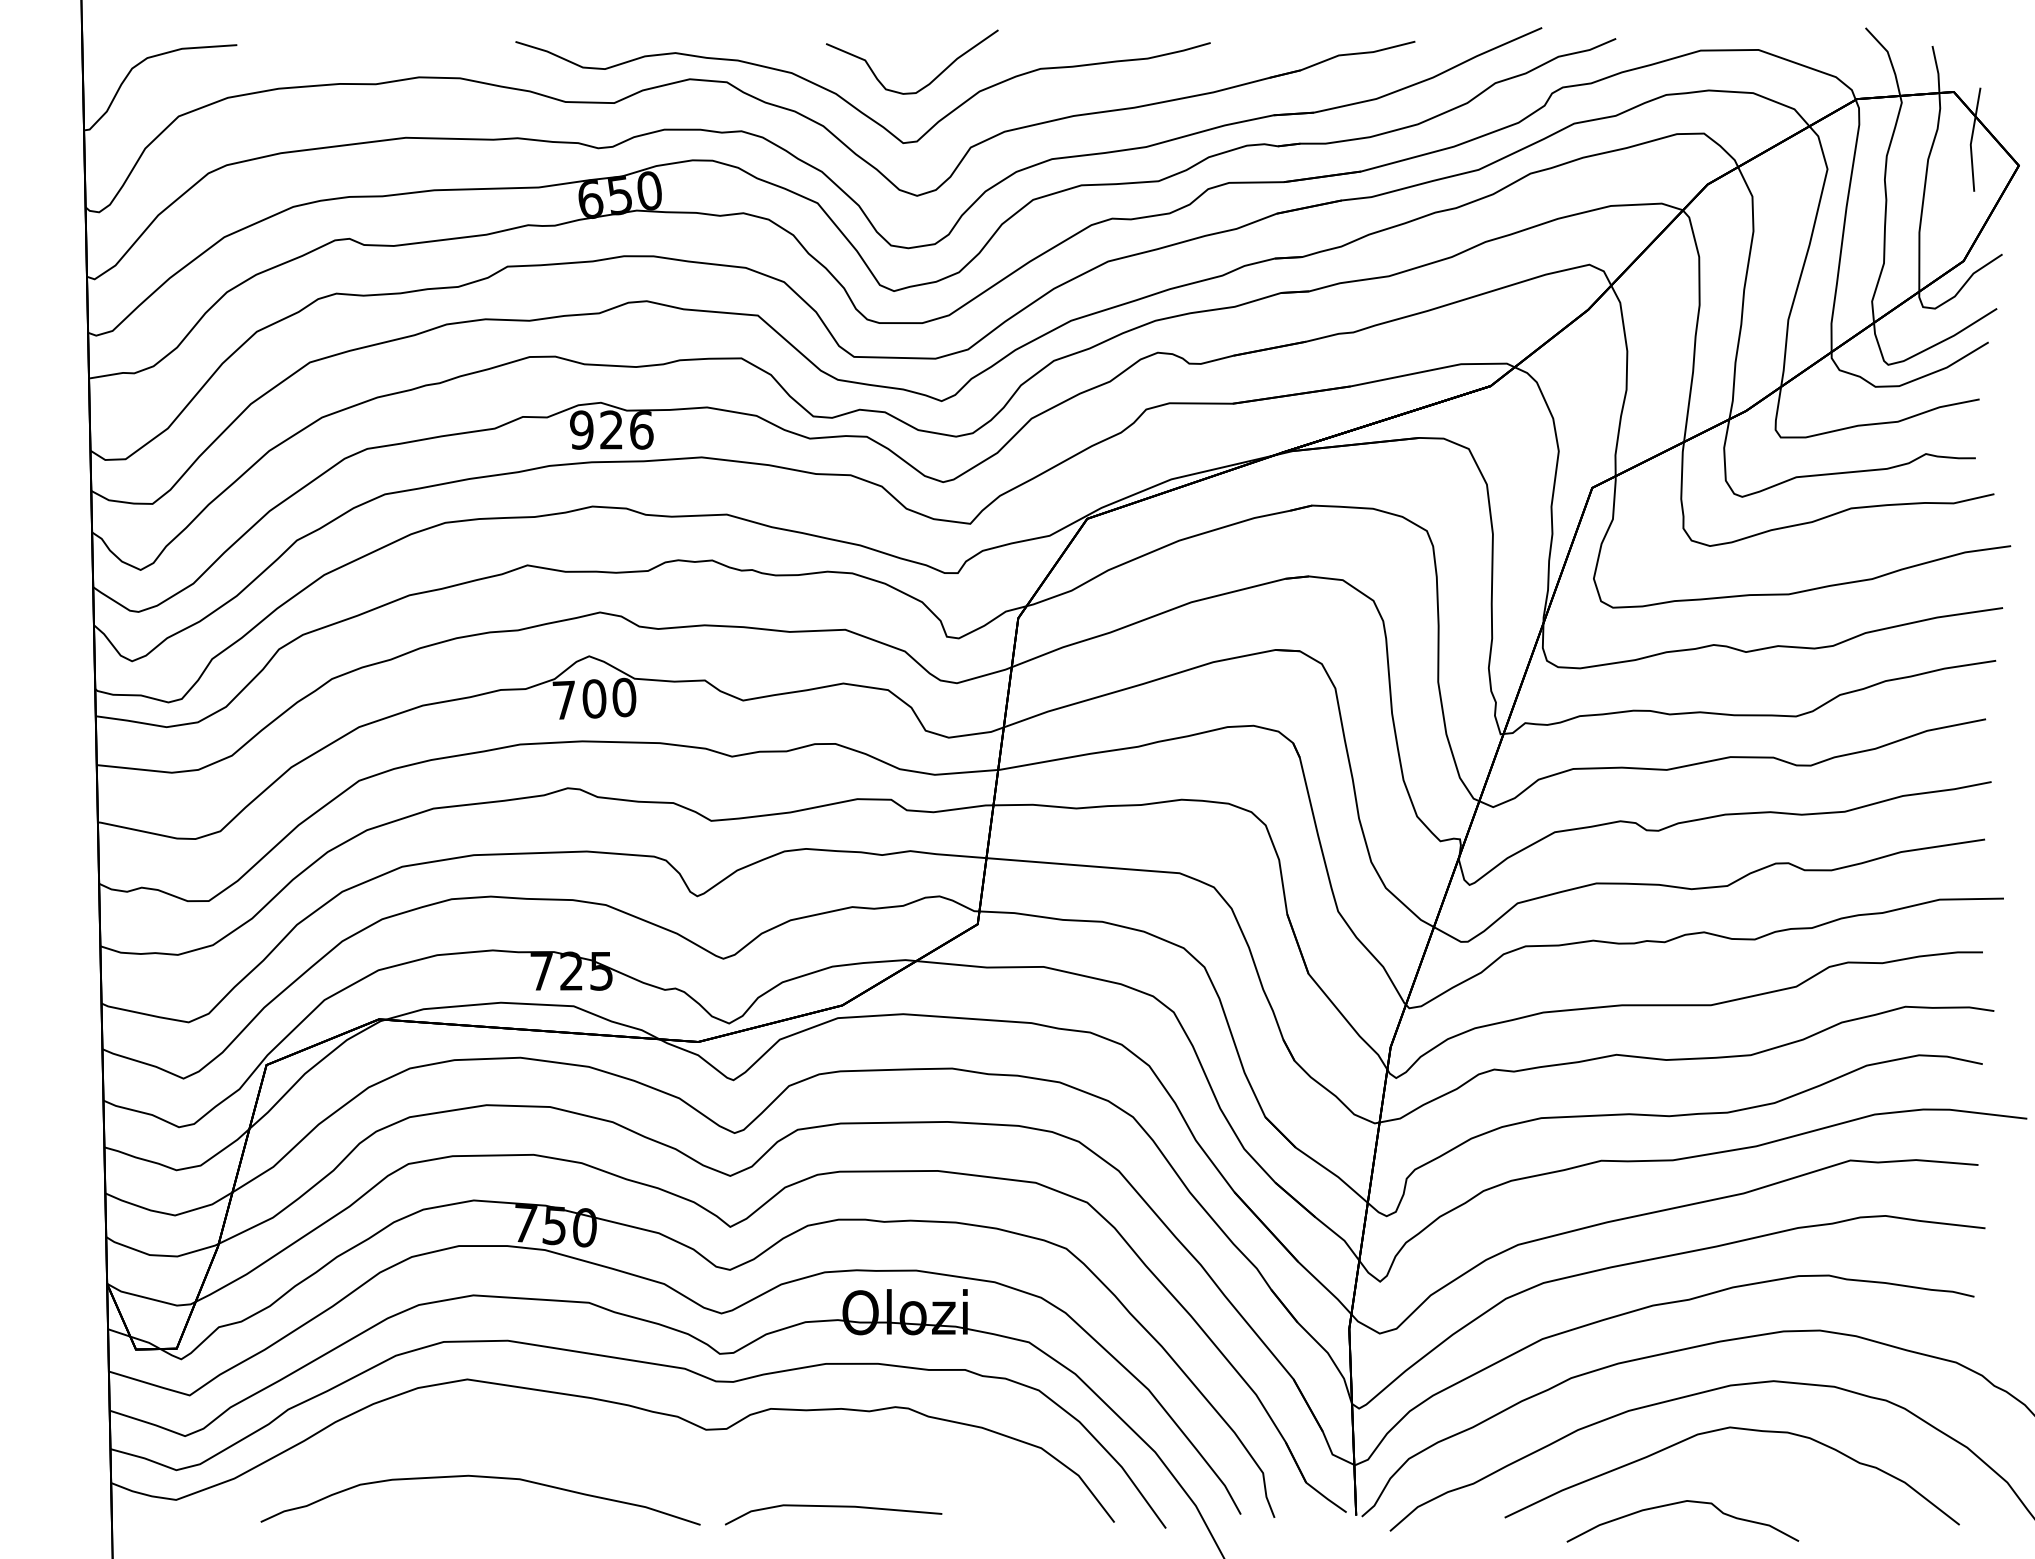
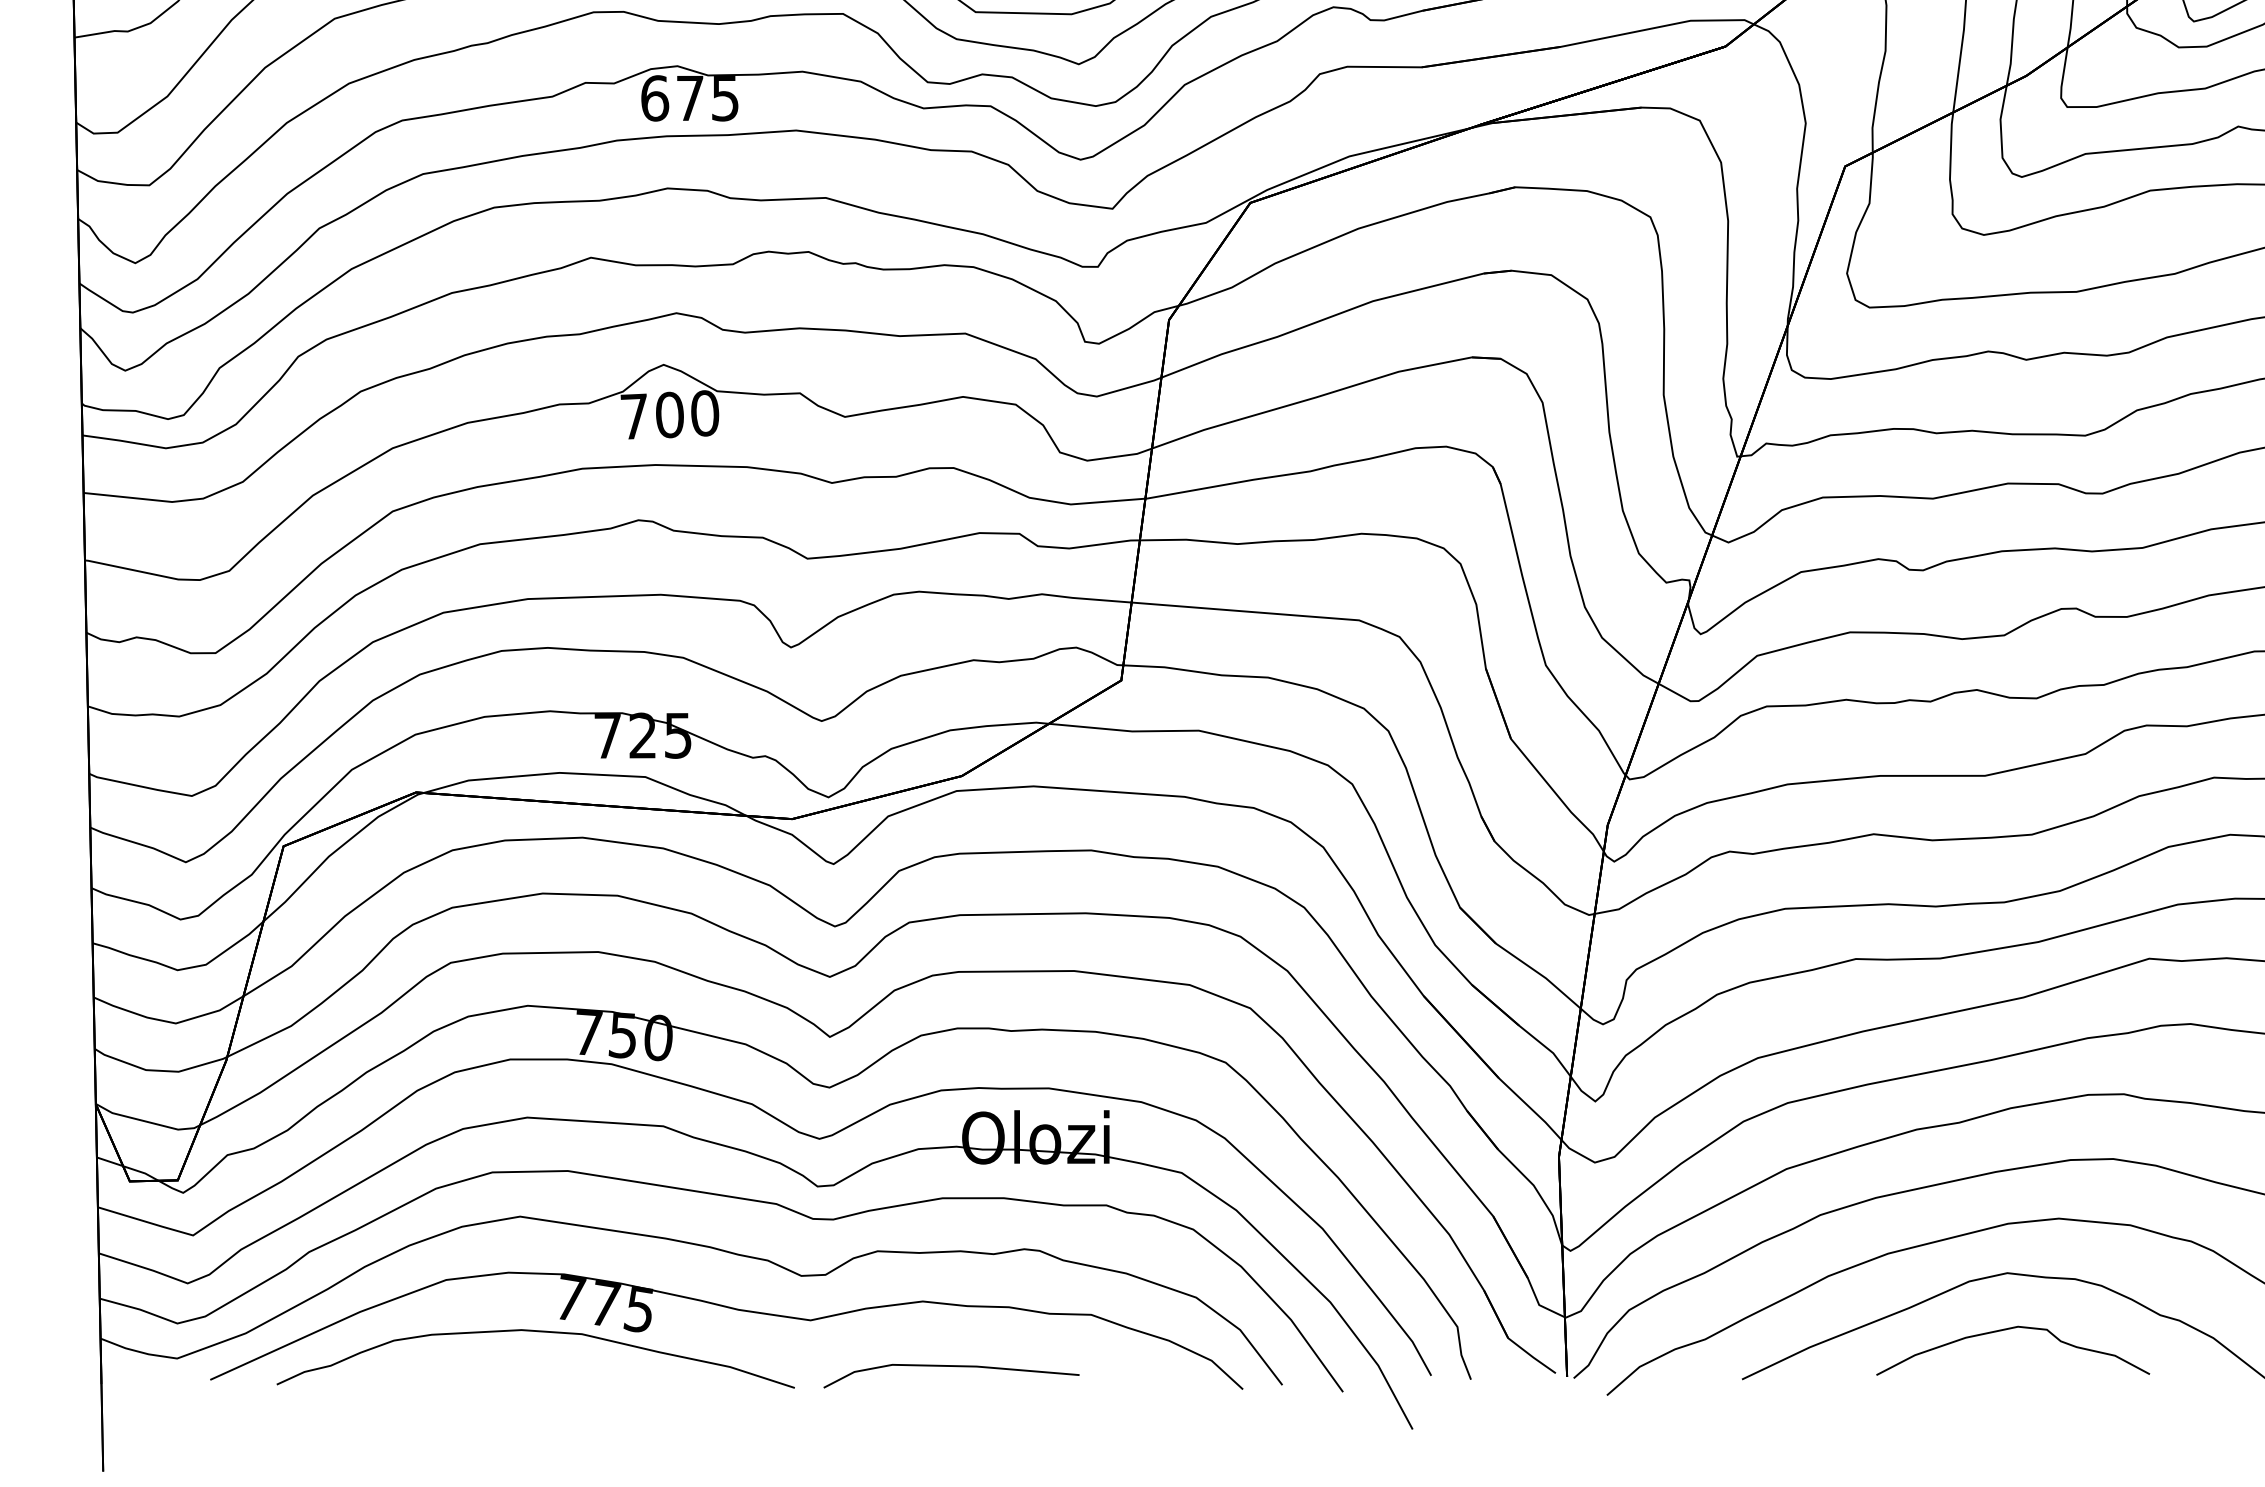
text: (611, 429) -> (689, 97), 926 -> 675
part: (647, 1458) -> (732, 1309), added
curve: (1676, 1504) -> (2005, 1330), moved

